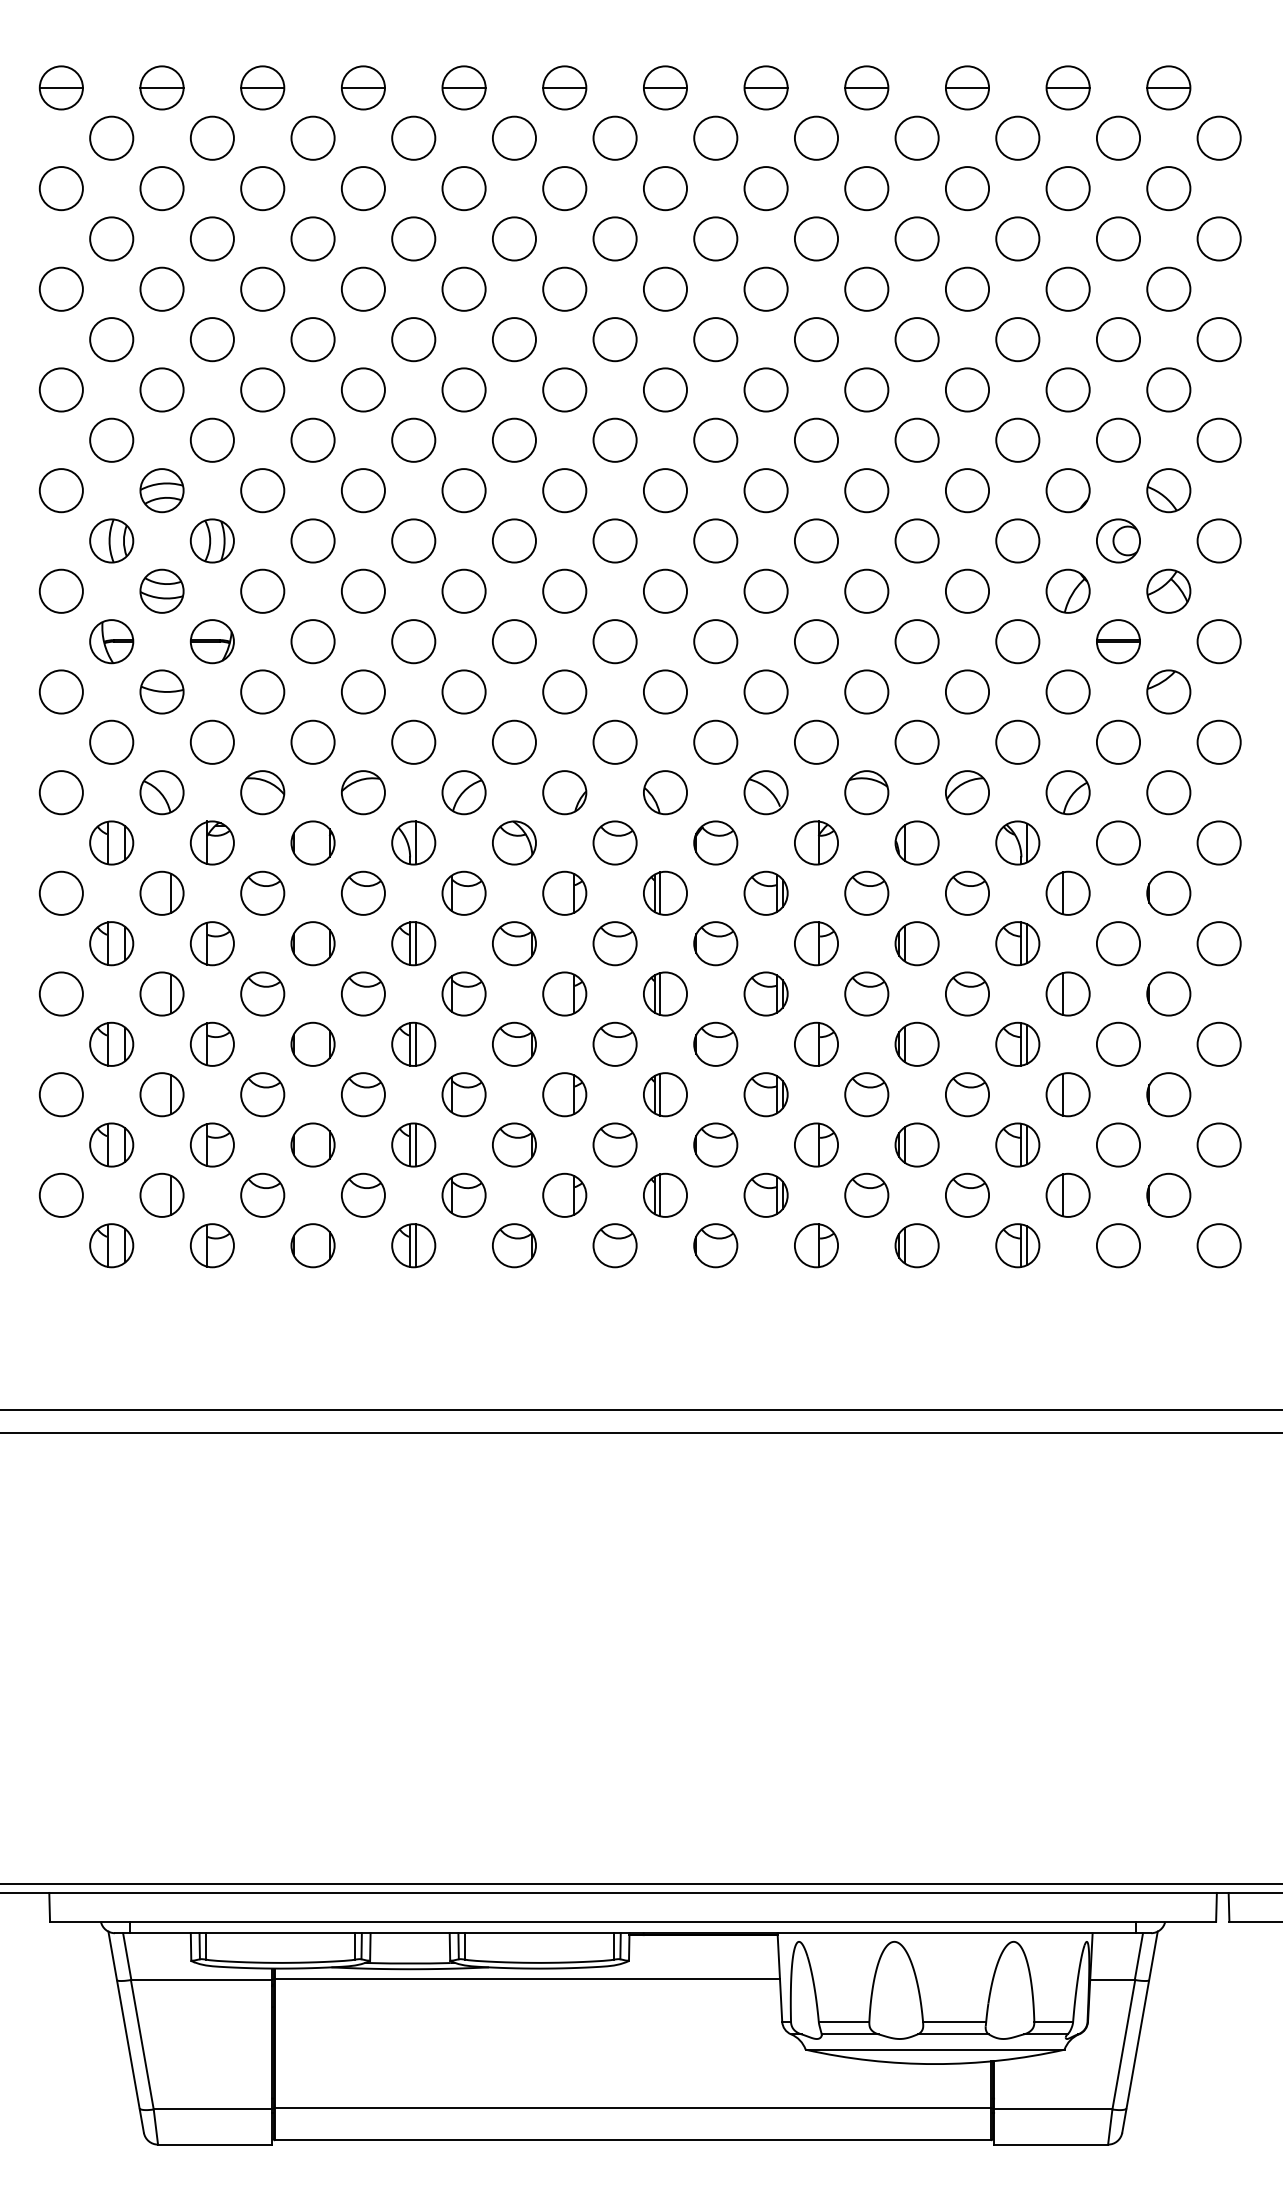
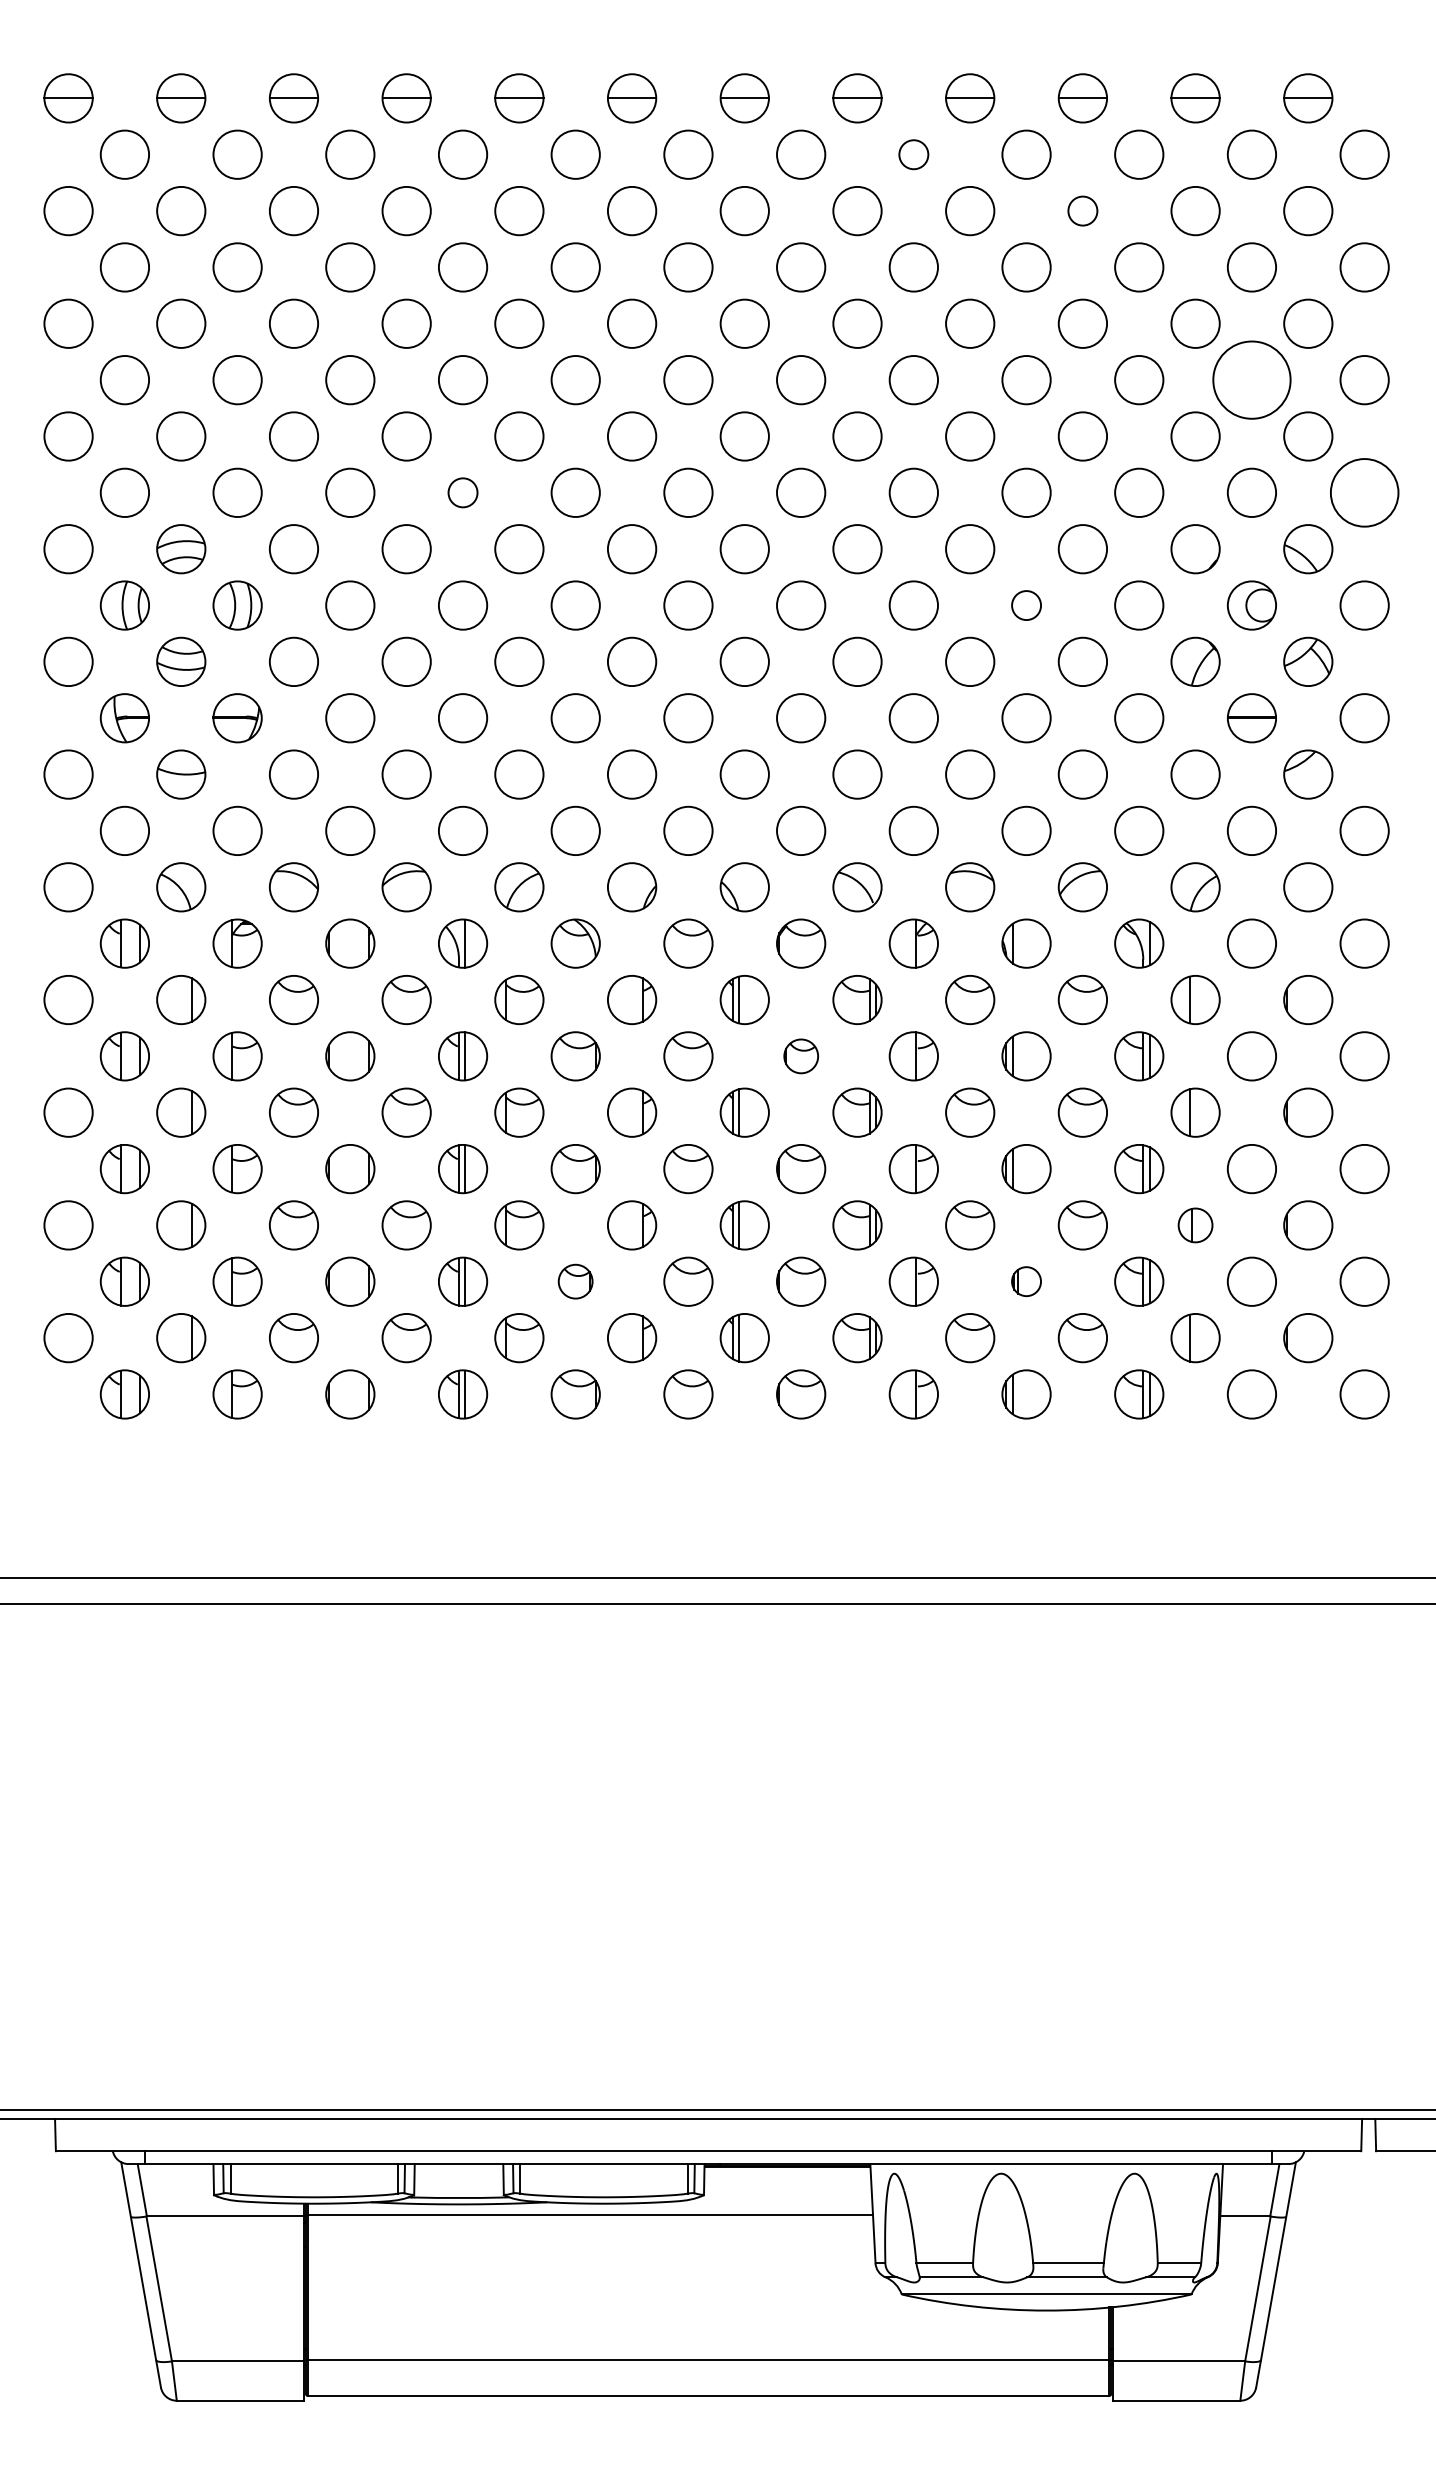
circle: (816, 138) -> (913, 154), size x0.6
circle: (967, 188) -> (1082, 210), size x0.6
circle: (1118, 339) -> (1251, 380), size x1.6
circle: (413, 439) -> (462, 492), size x0.6
circle: (1219, 439) -> (1364, 492), size x1.4
circle: (917, 540) -> (1026, 605), size x0.6
part: (716, 943) -> (801, 1056), size x0.7
part: (1068, 1094) -> (1195, 1225), size x0.7
part: (514, 1144) -> (575, 1281), size x0.7
part: (917, 1144) -> (1026, 1281), size x0.6

